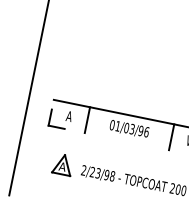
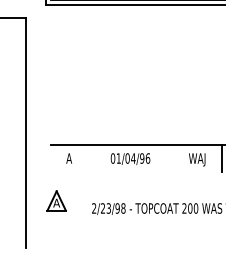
part: (50, 117) -> (51, 163), removed
line: (87, 120) -> (87, 158), removed
text: (132, 129) -> (133, 158), 01/03/96 -> 01/04/96
line: (171, 137) -> (173, 158), removed
part: (62, 164) -> (56, 200), moved

